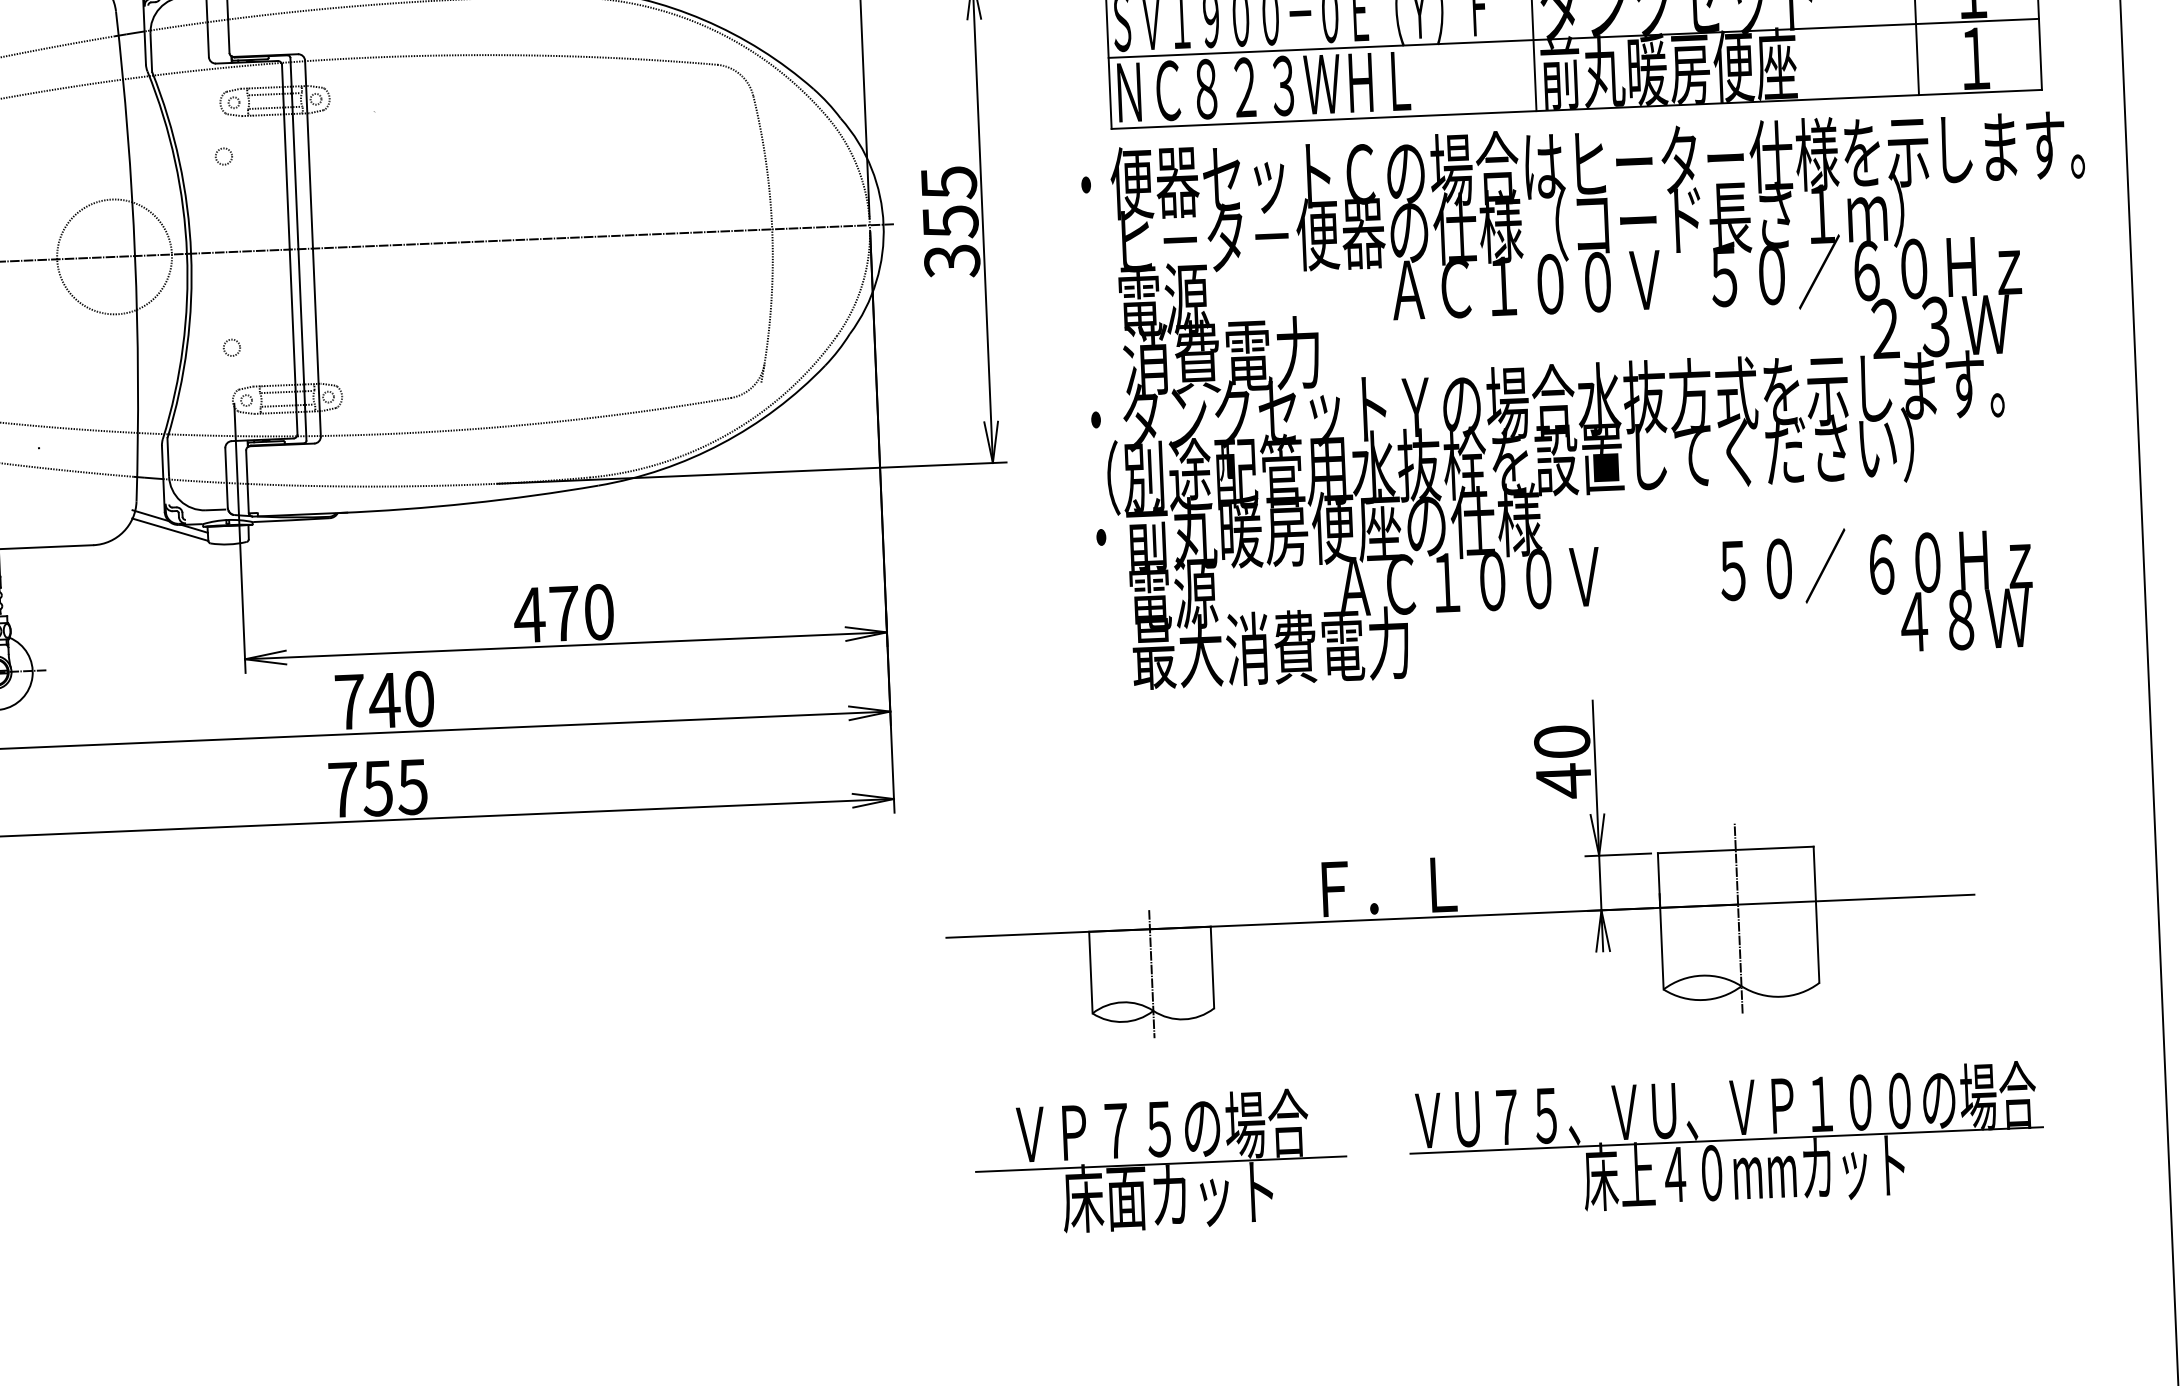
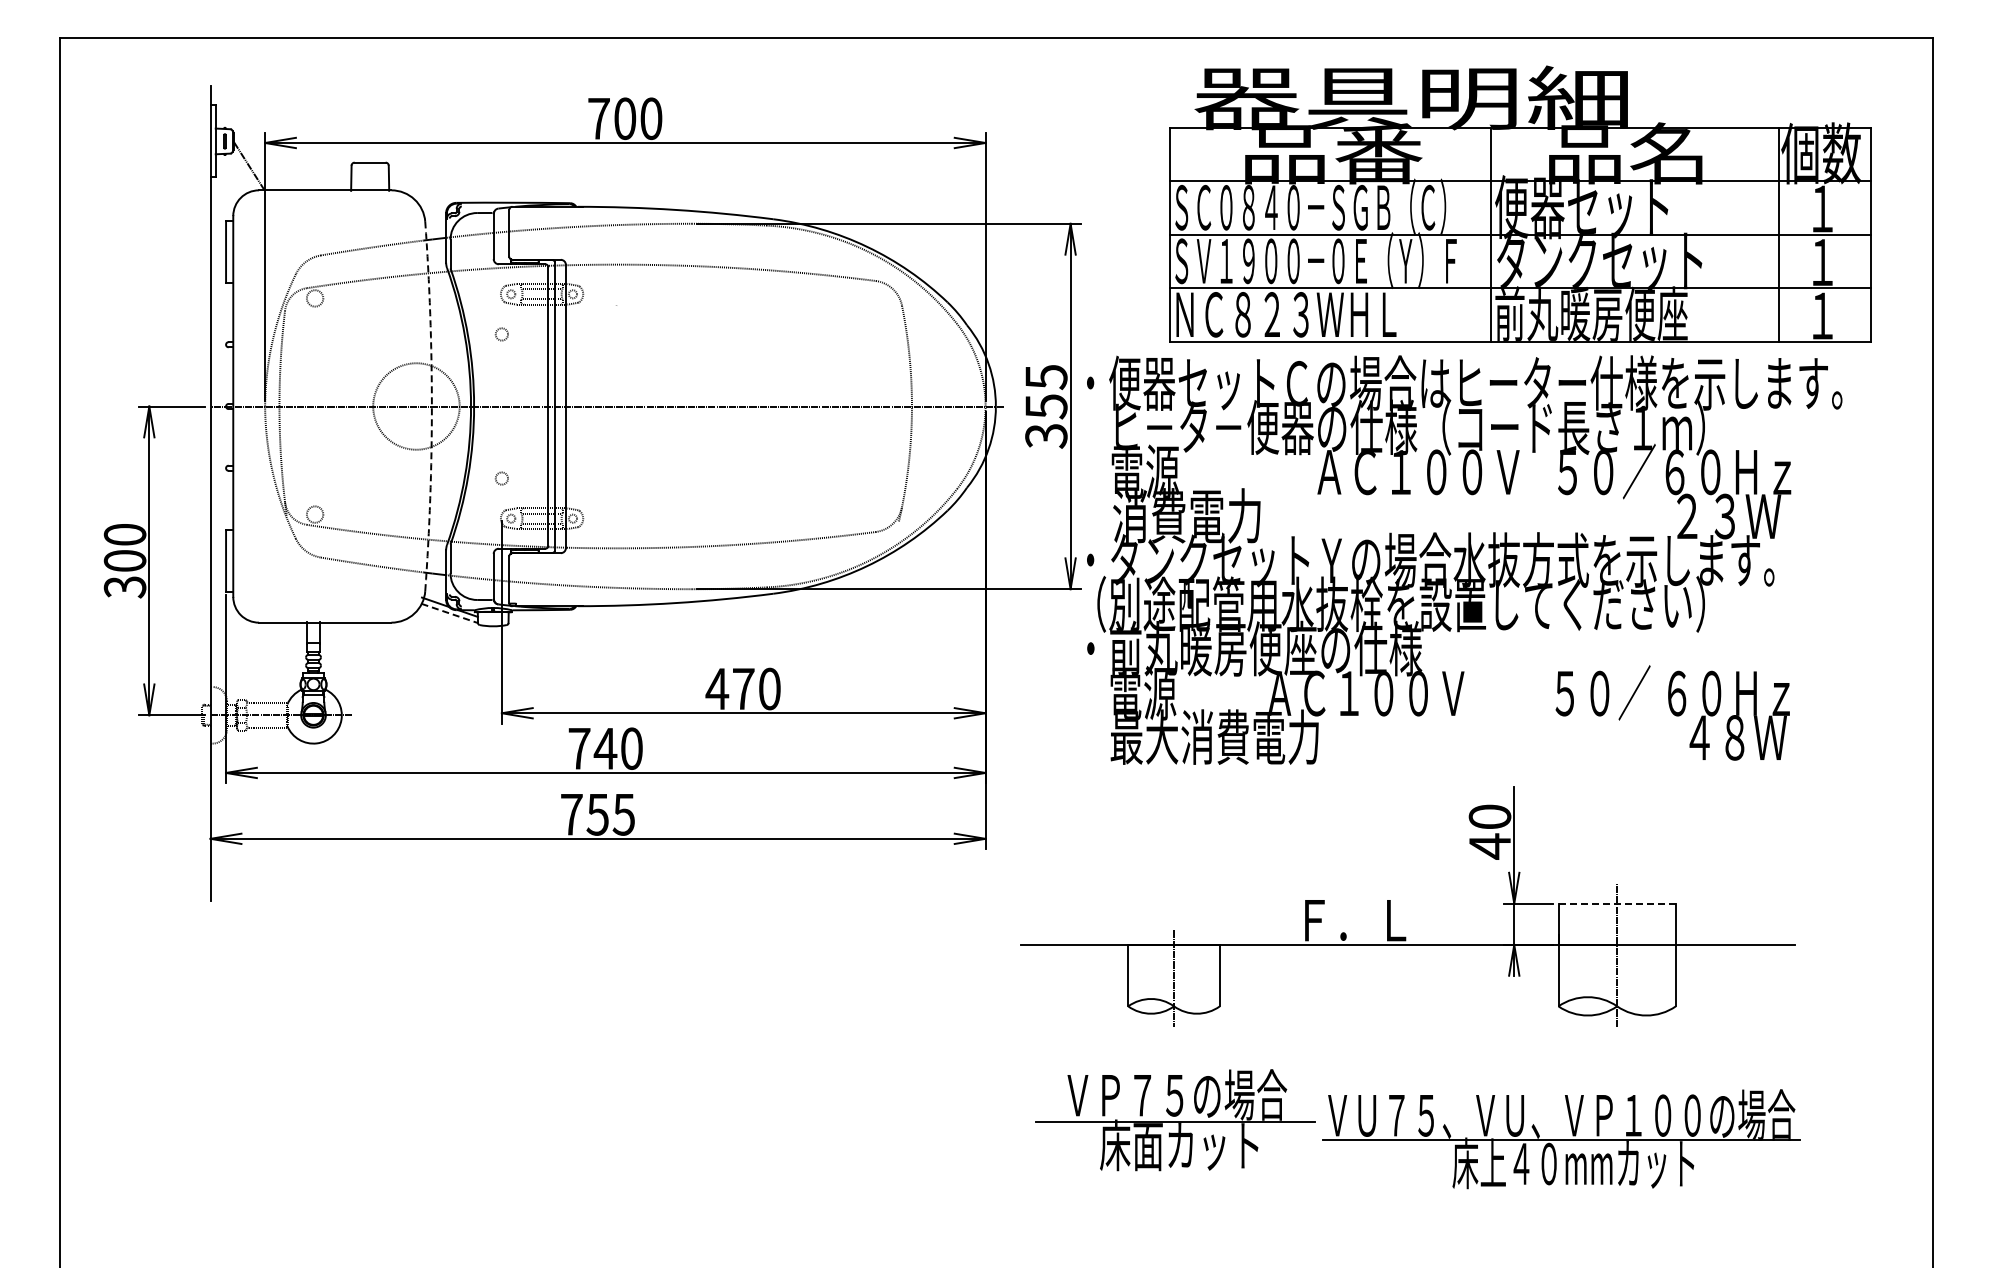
arc: (134, 256) -> (431, 406), solid -> dashed
text: (1592, 398) -> (1464, 559), moved
line: (169, 529) -> (449, 613), solid -> dashed
line: (1736, 849) -> (1617, 903), solid -> dashed
part: (1727, 1139) -> (1561, 1139), moved

